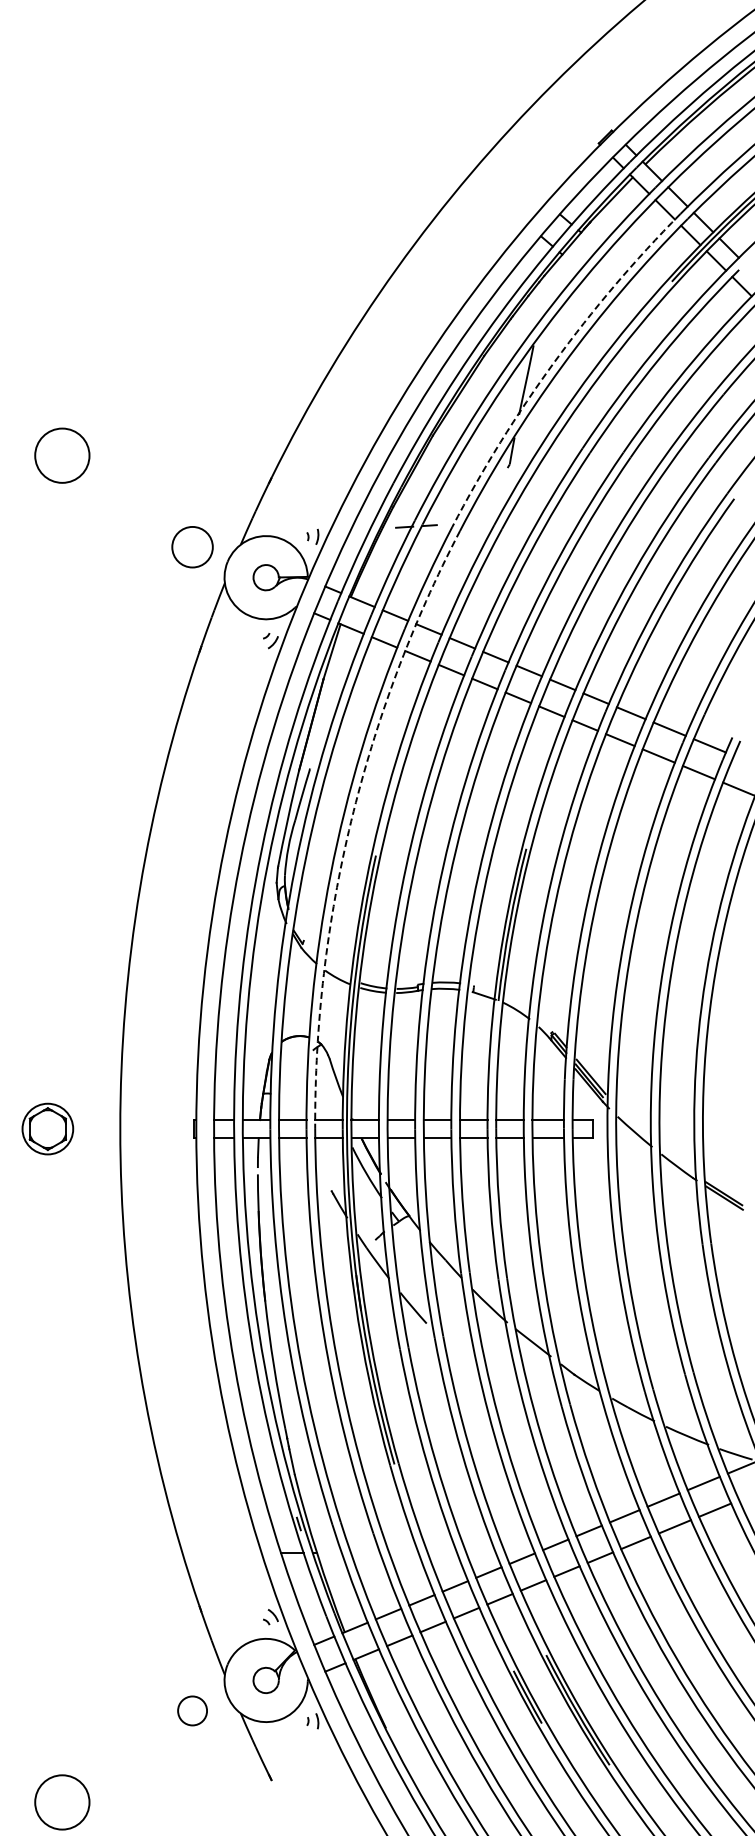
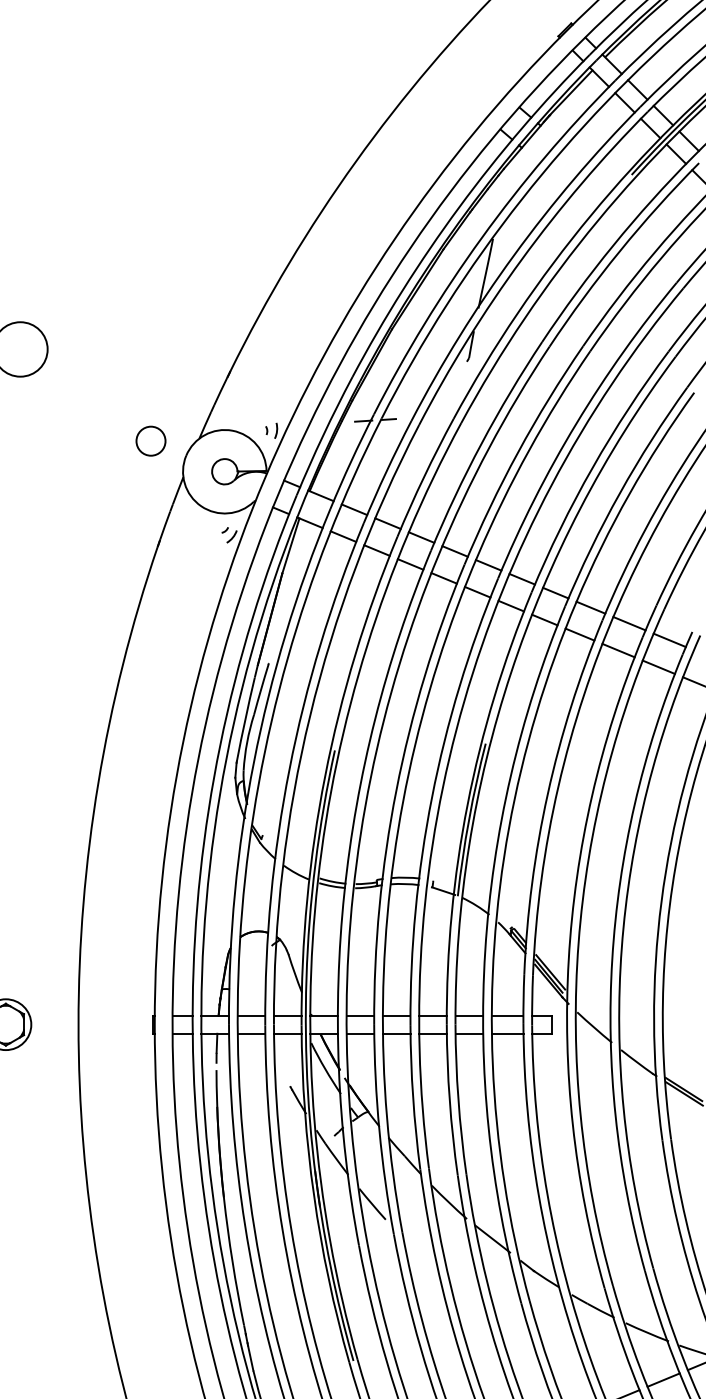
arc: (554, 361) -> (513, 254), dashed -> solid
circle: (192, 546) -> (150, 440), size x0.71
arc: (351, 821) -> (310, 716), dashed -> solid

